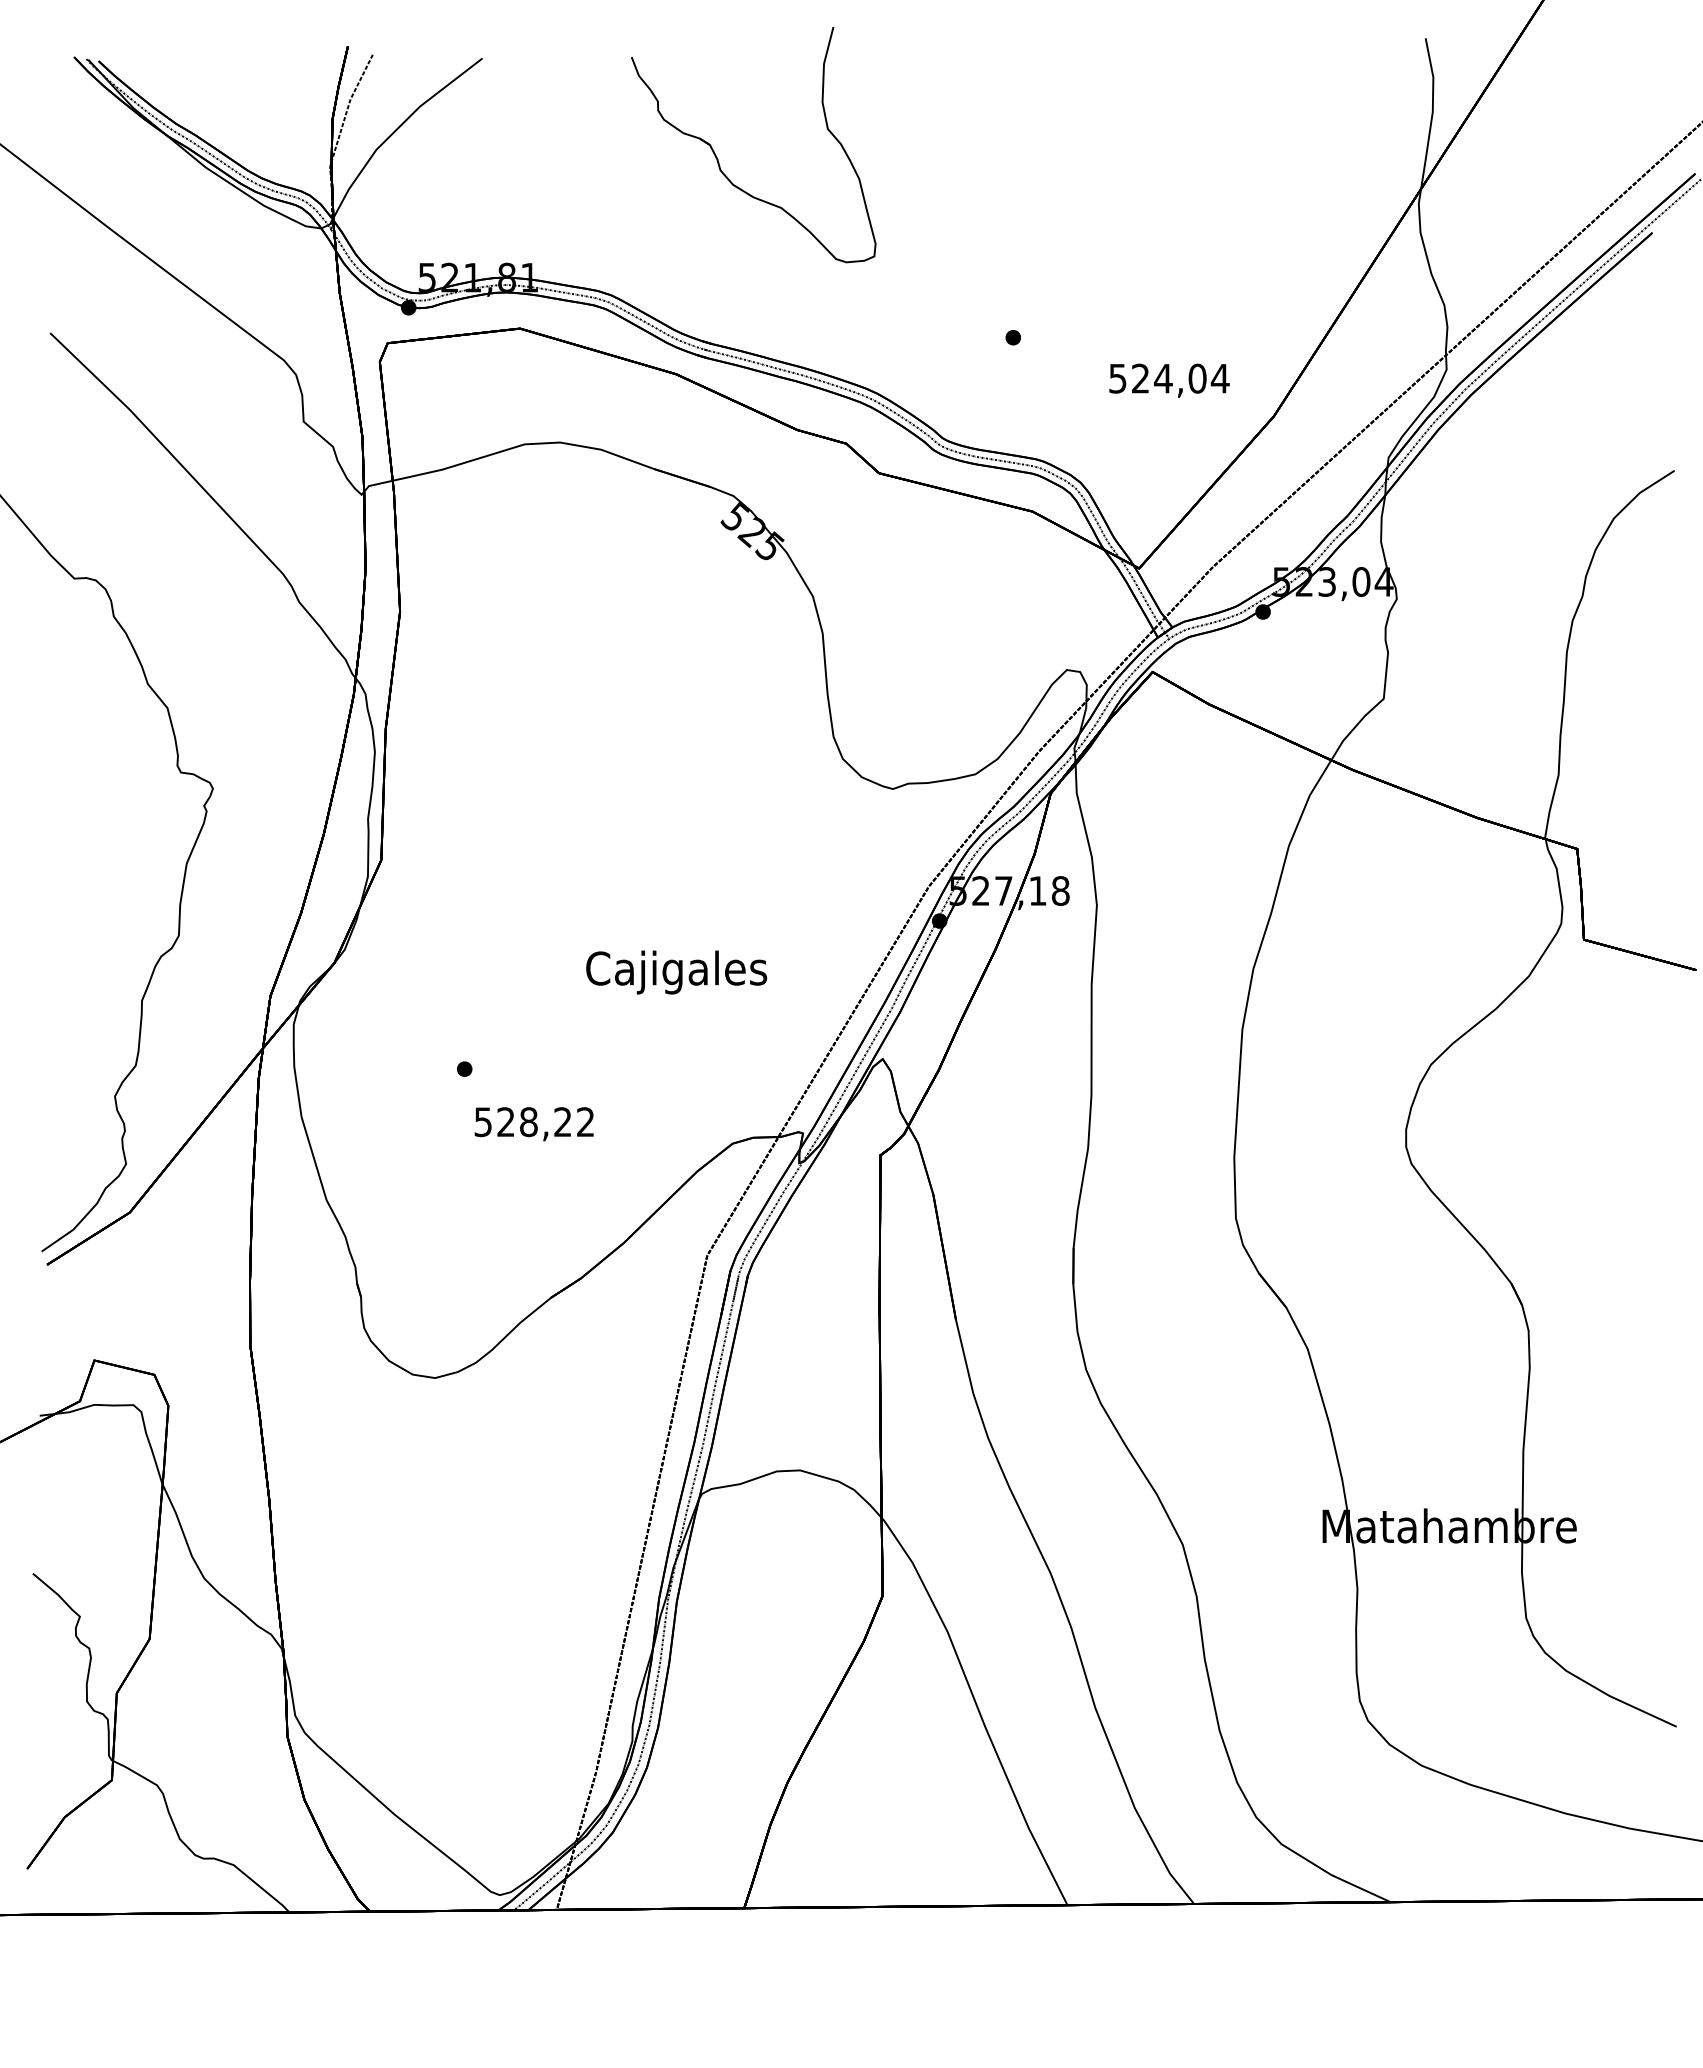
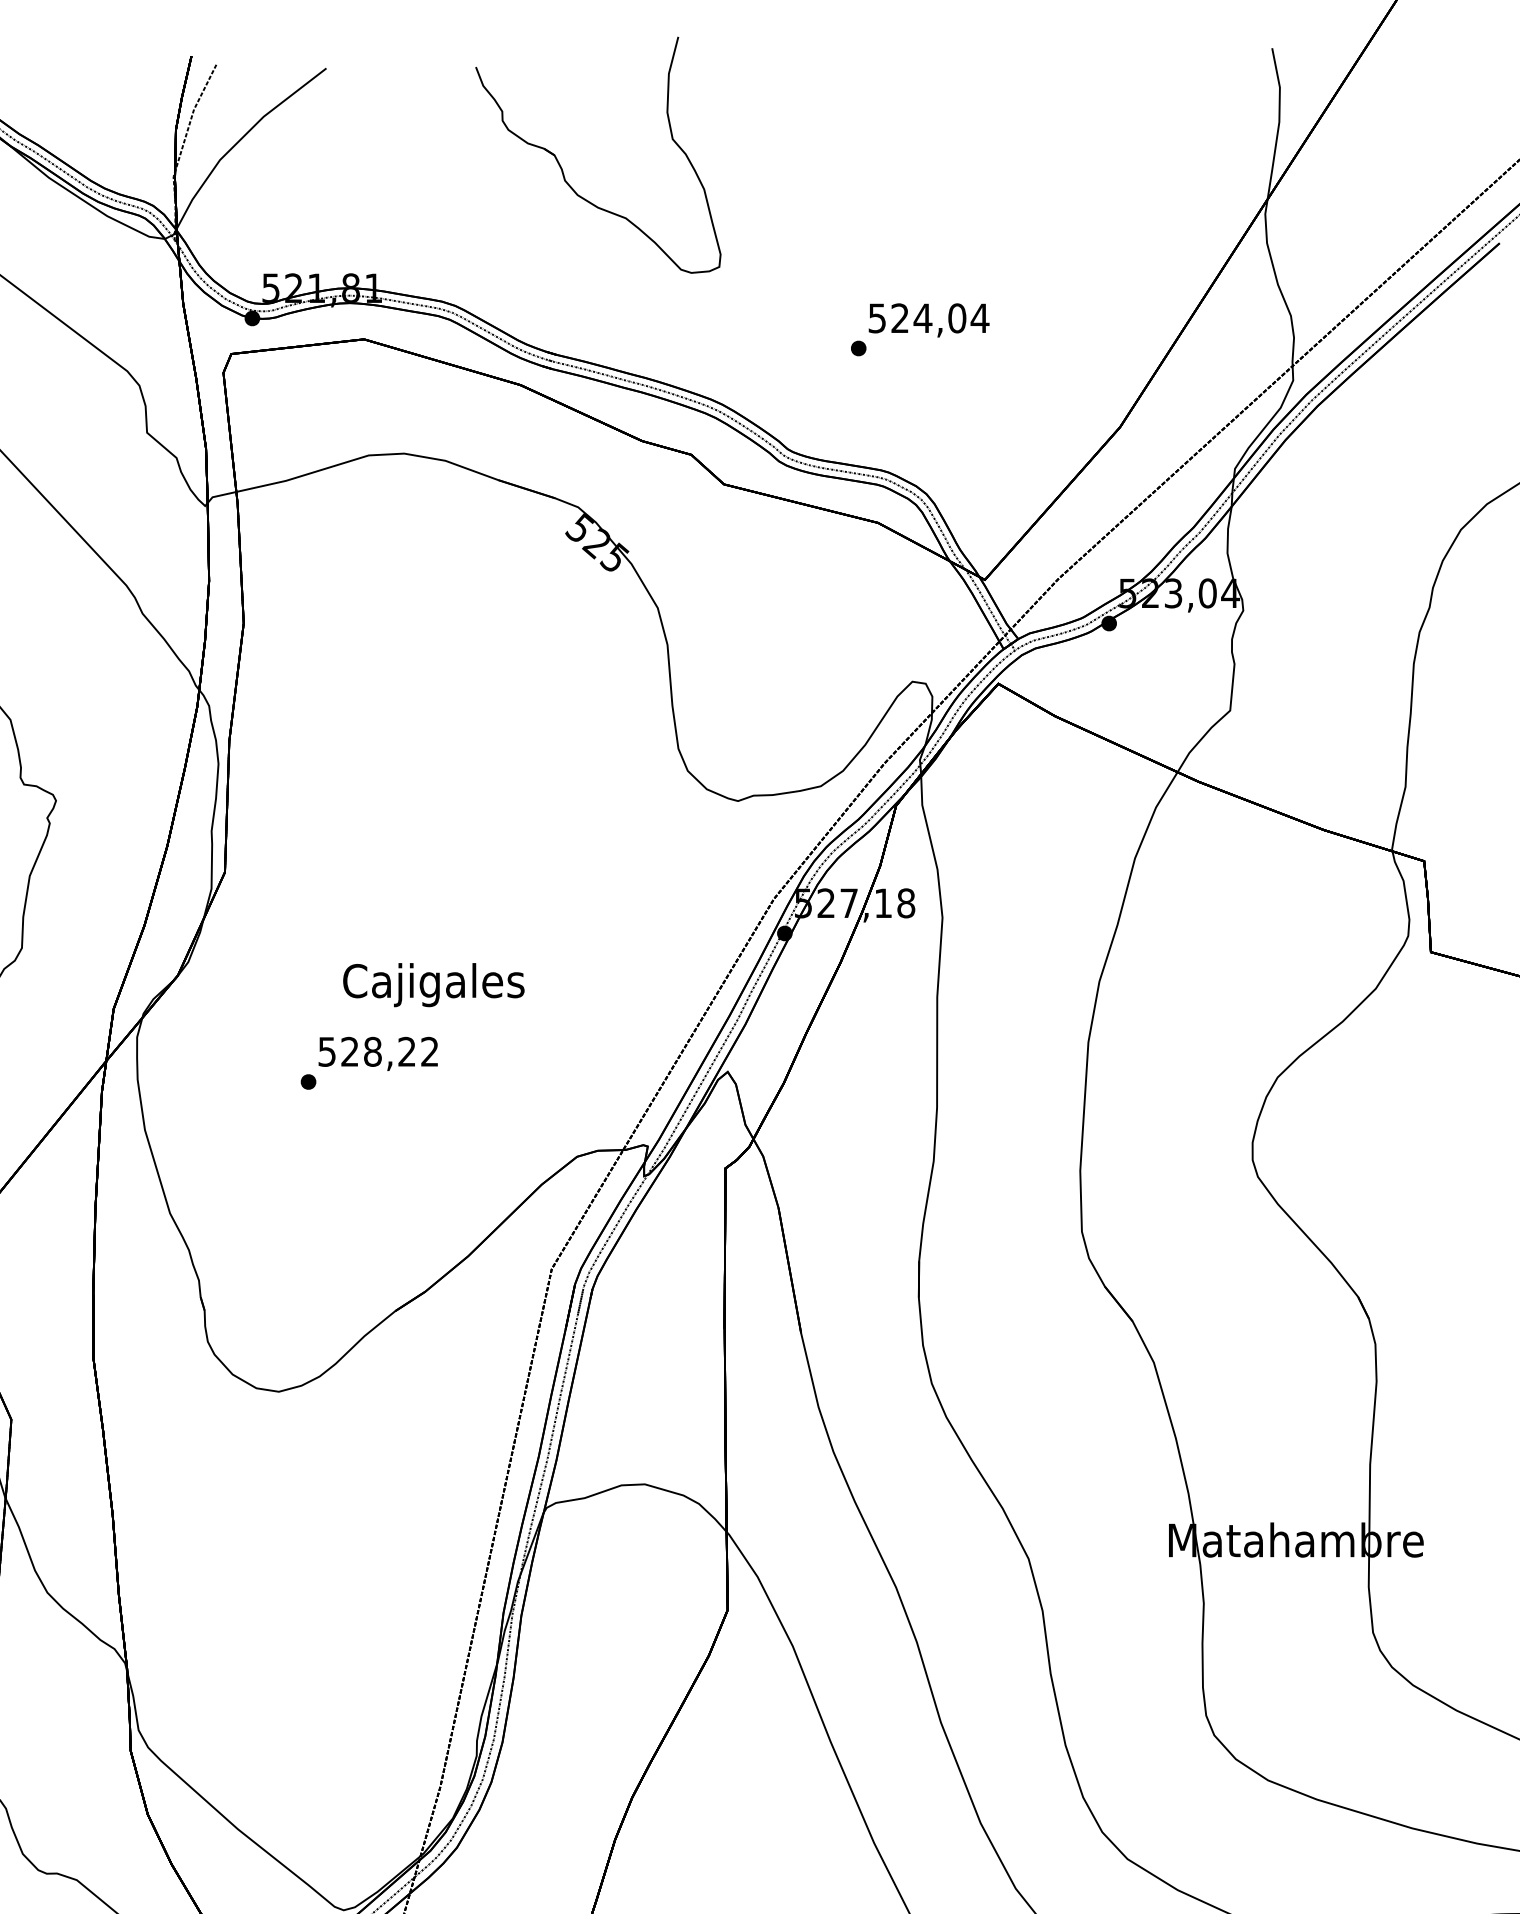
text: (1169, 380) -> (929, 320), moved
text: (676, 972) -> (433, 985), moved
text: (533, 1124) -> (377, 1054), moved

